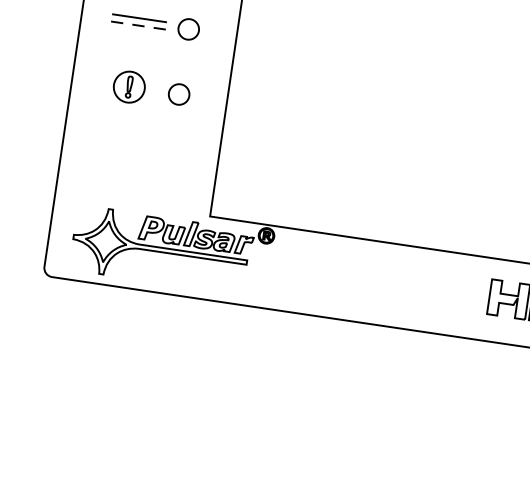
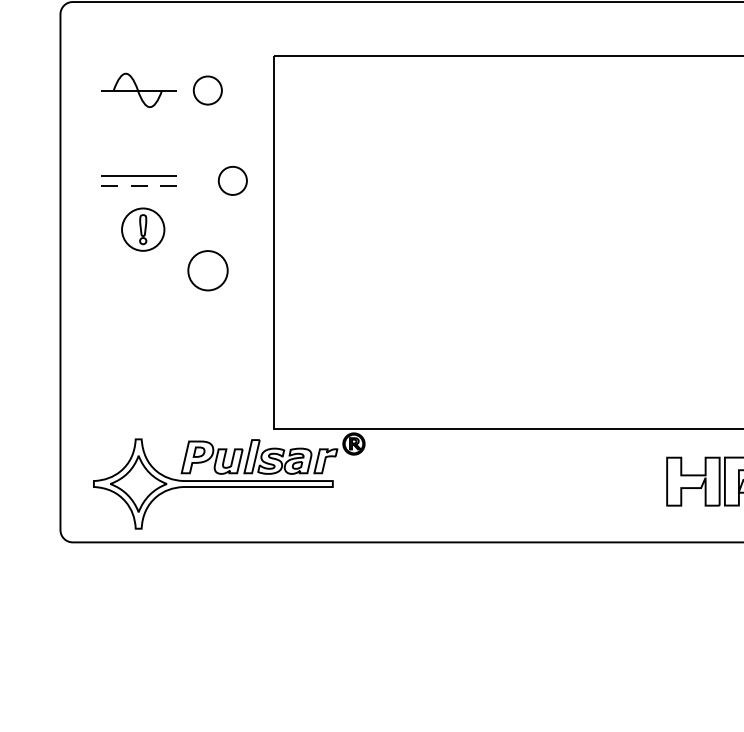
part: (188, 29) -> (232, 180), moved
part: (129, 87) -> (143, 229), moved
part: (178, 94) -> (207, 270), size x1.4

